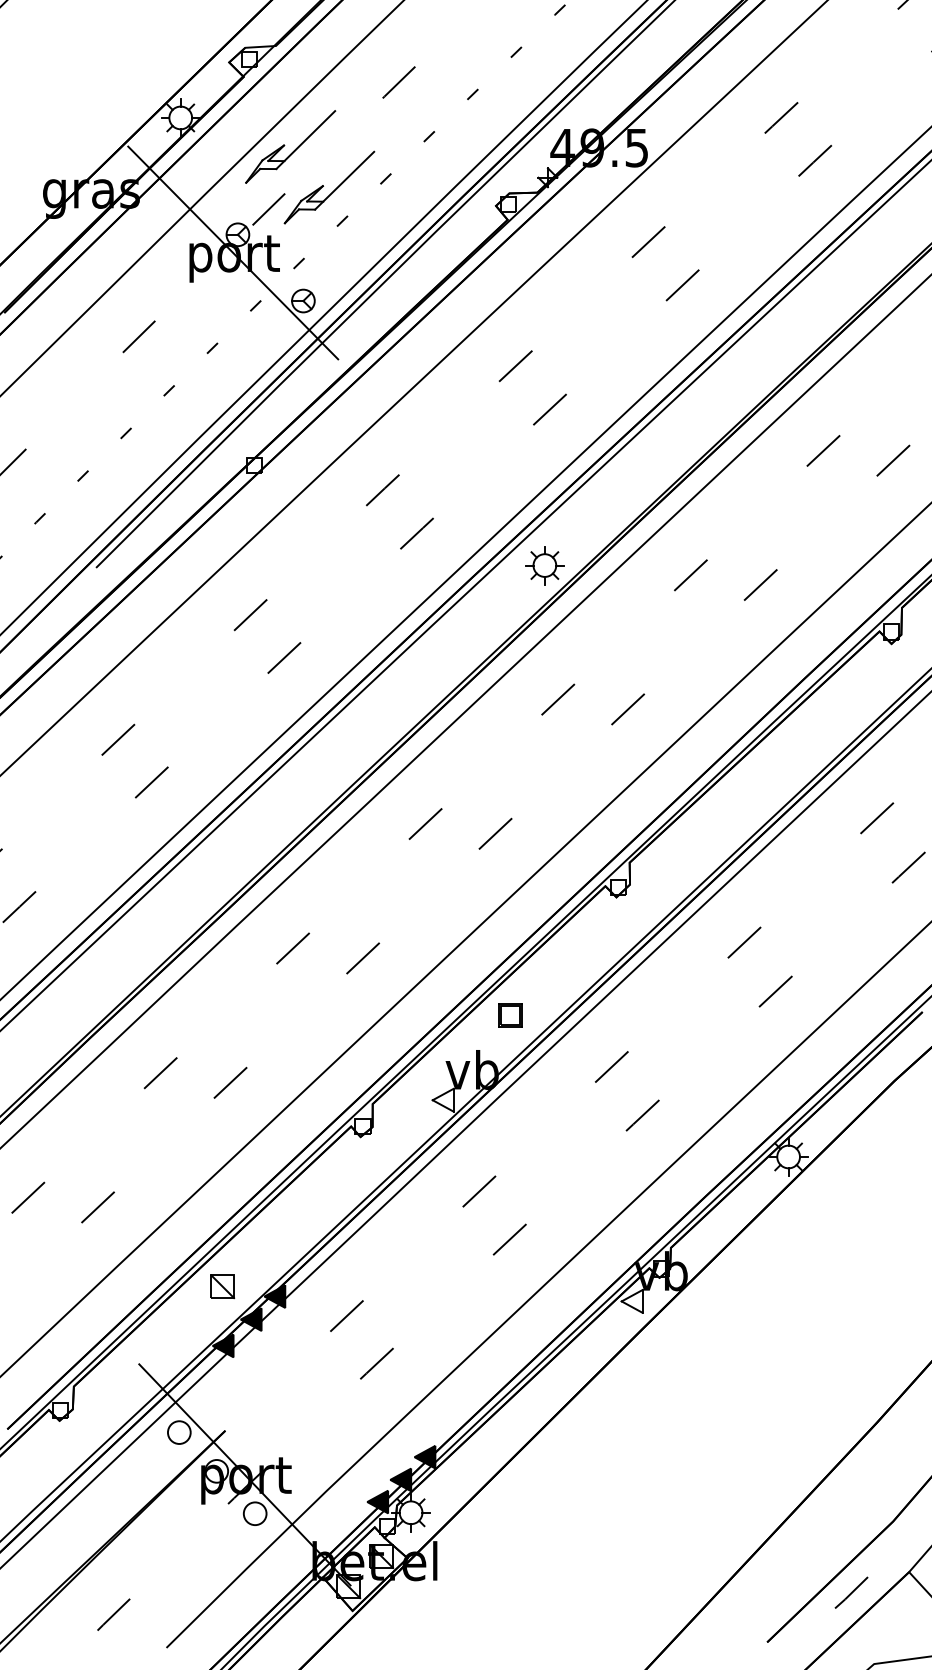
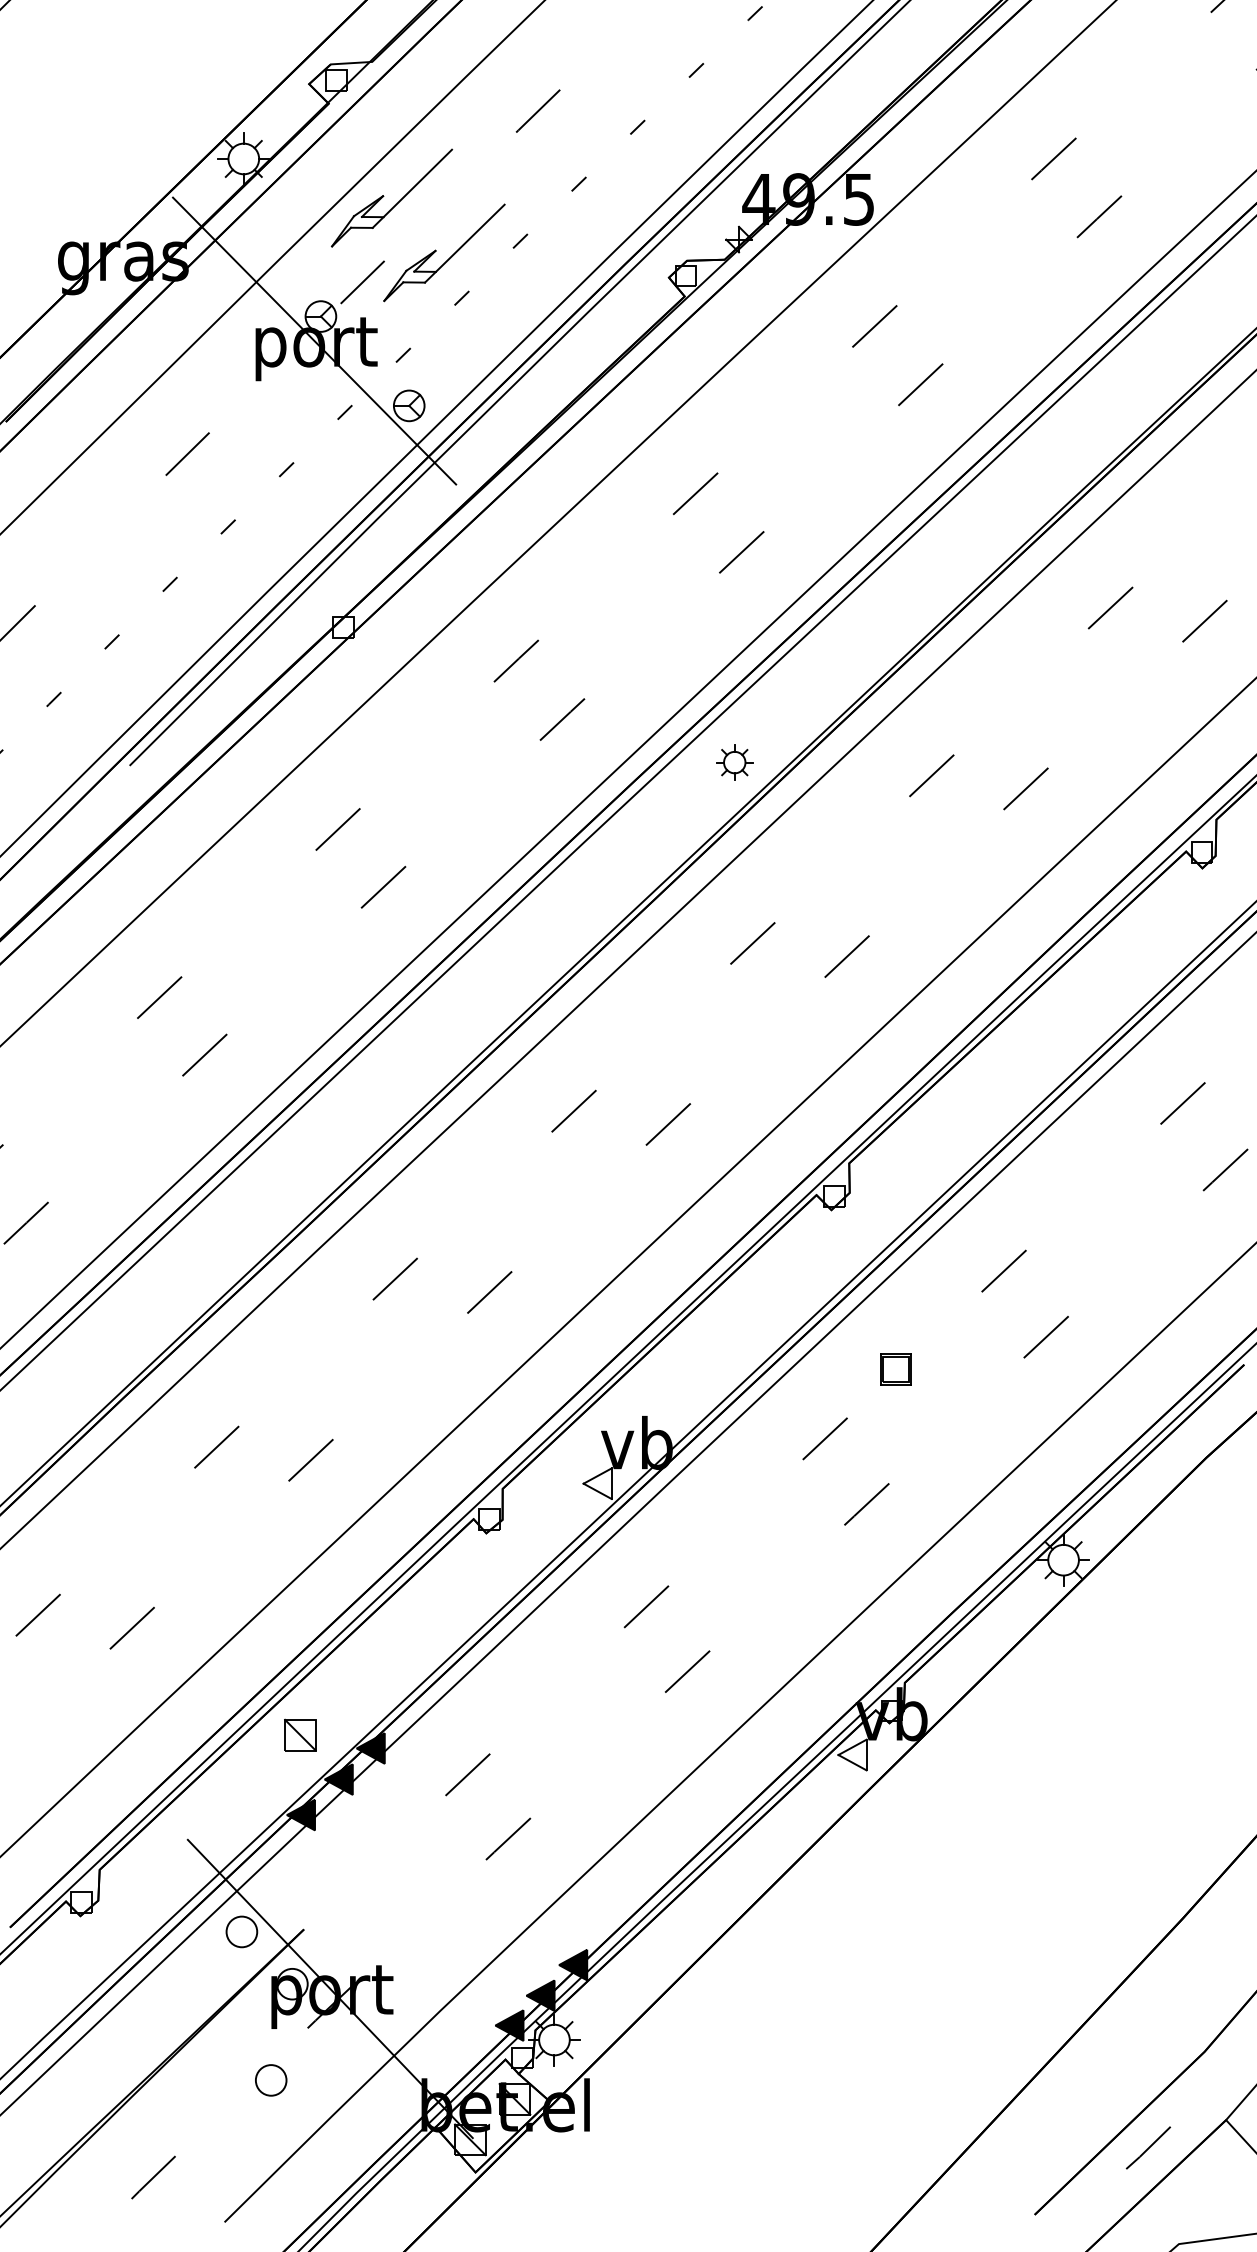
part: (544, 565) -> (734, 762), size x0.7
part: (509, 1015) -> (895, 1369), moved
part: (255, 1513) -> (271, 2080), moved

